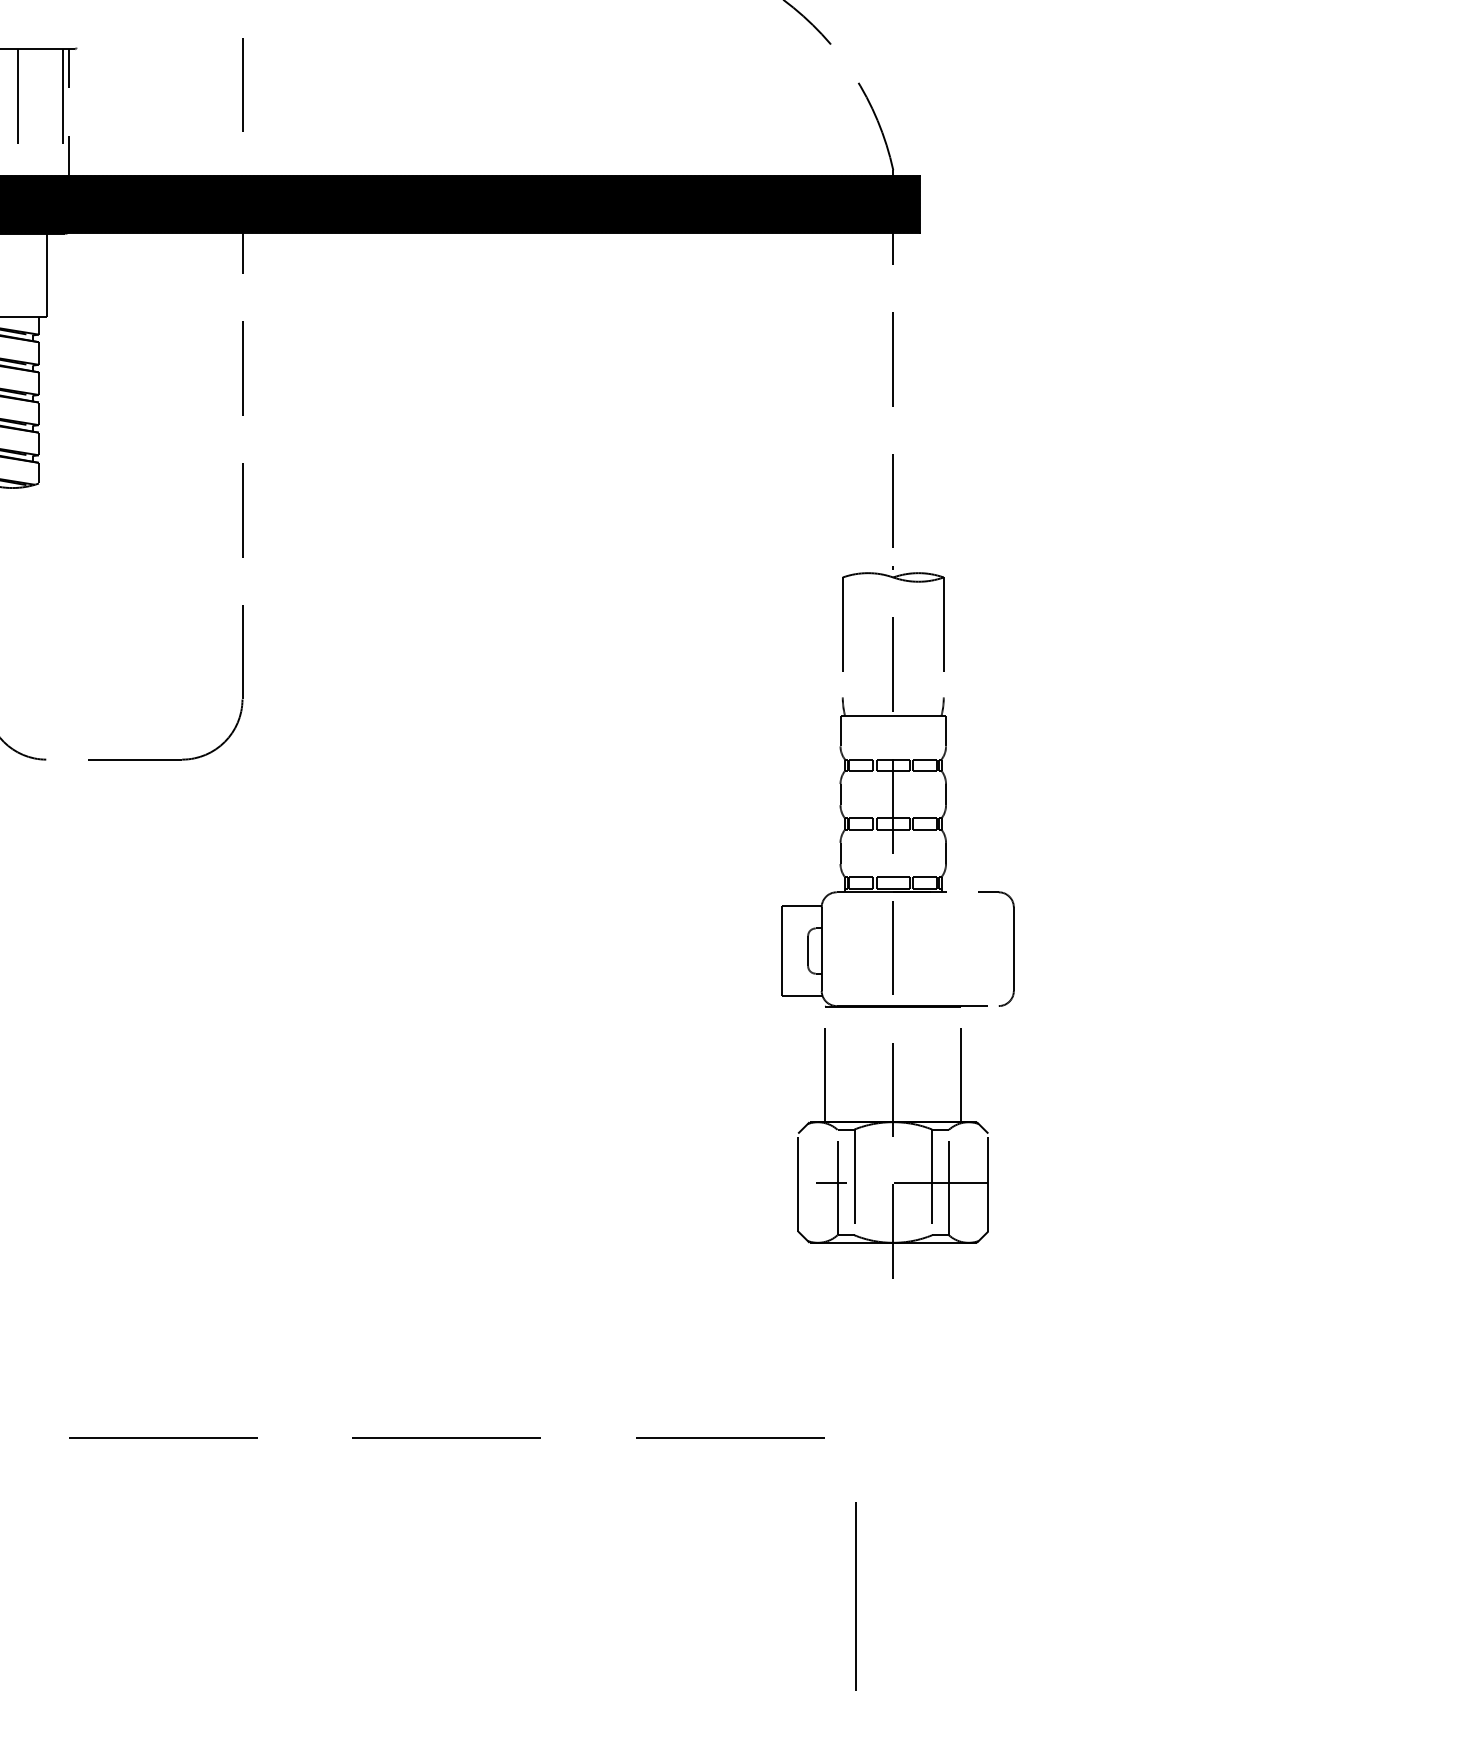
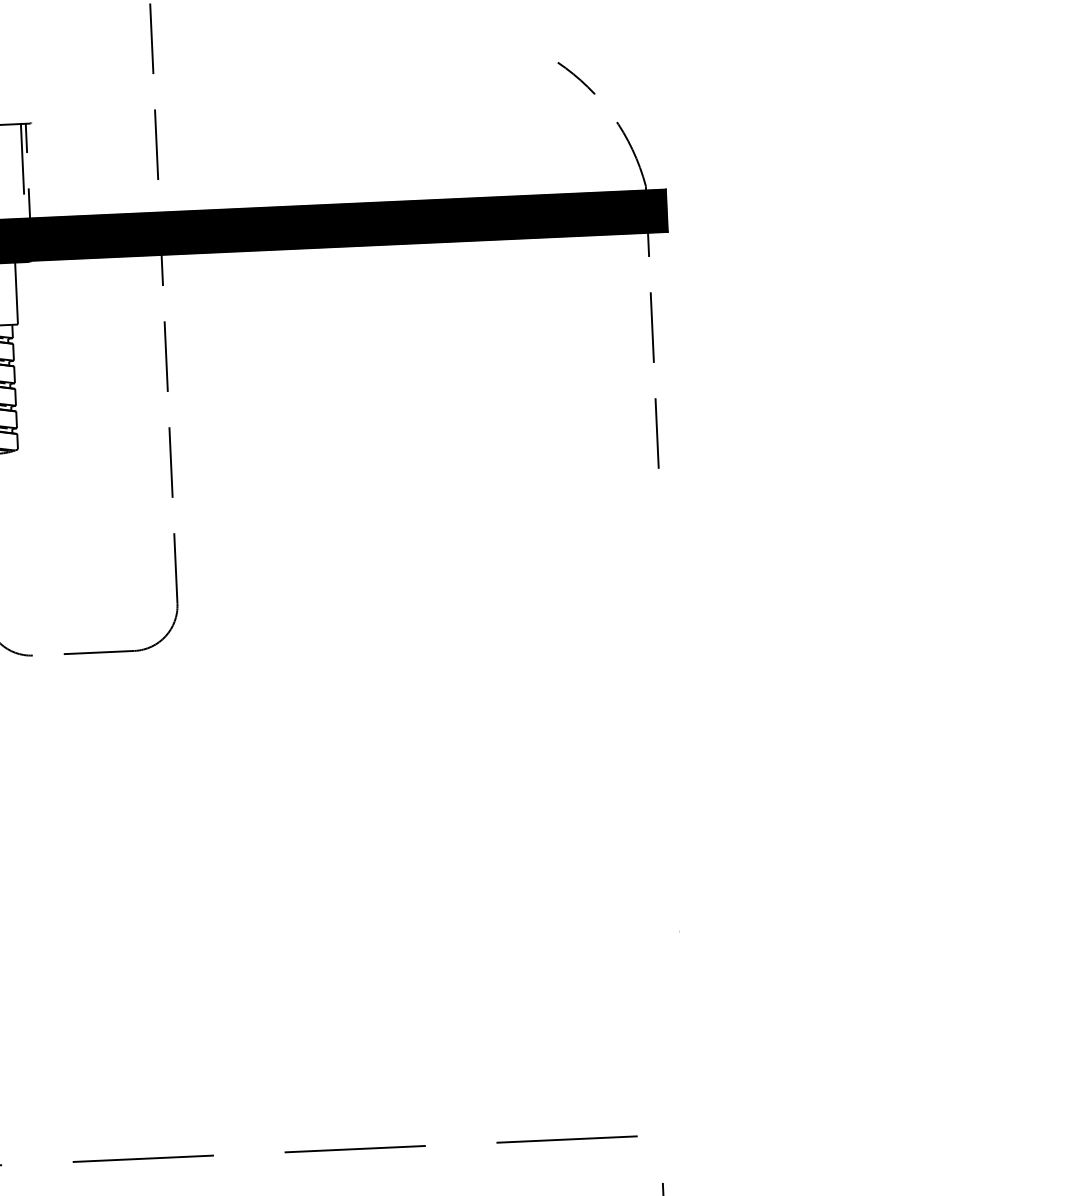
part: (897, 922) -> (674, 748), removed

